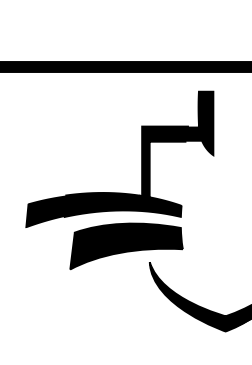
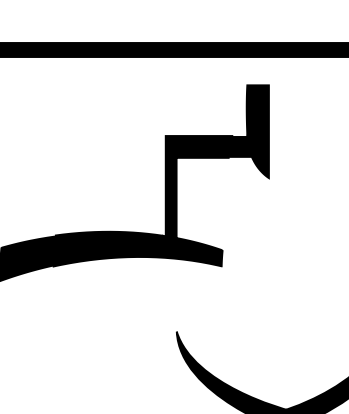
part: (126, 246) -> (143, 309), removed

